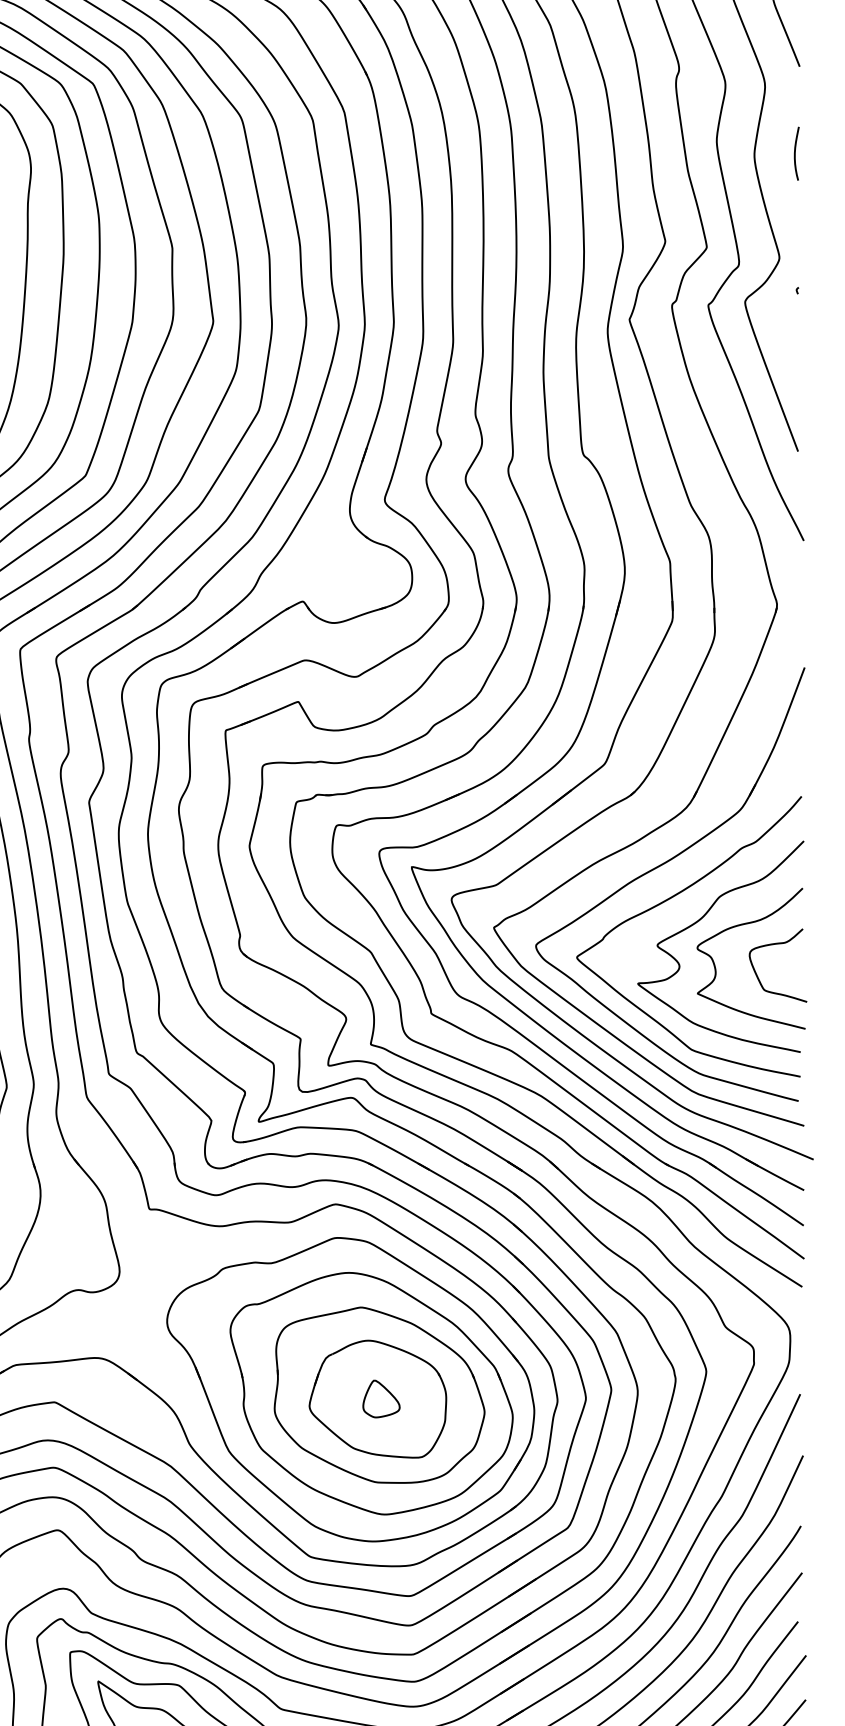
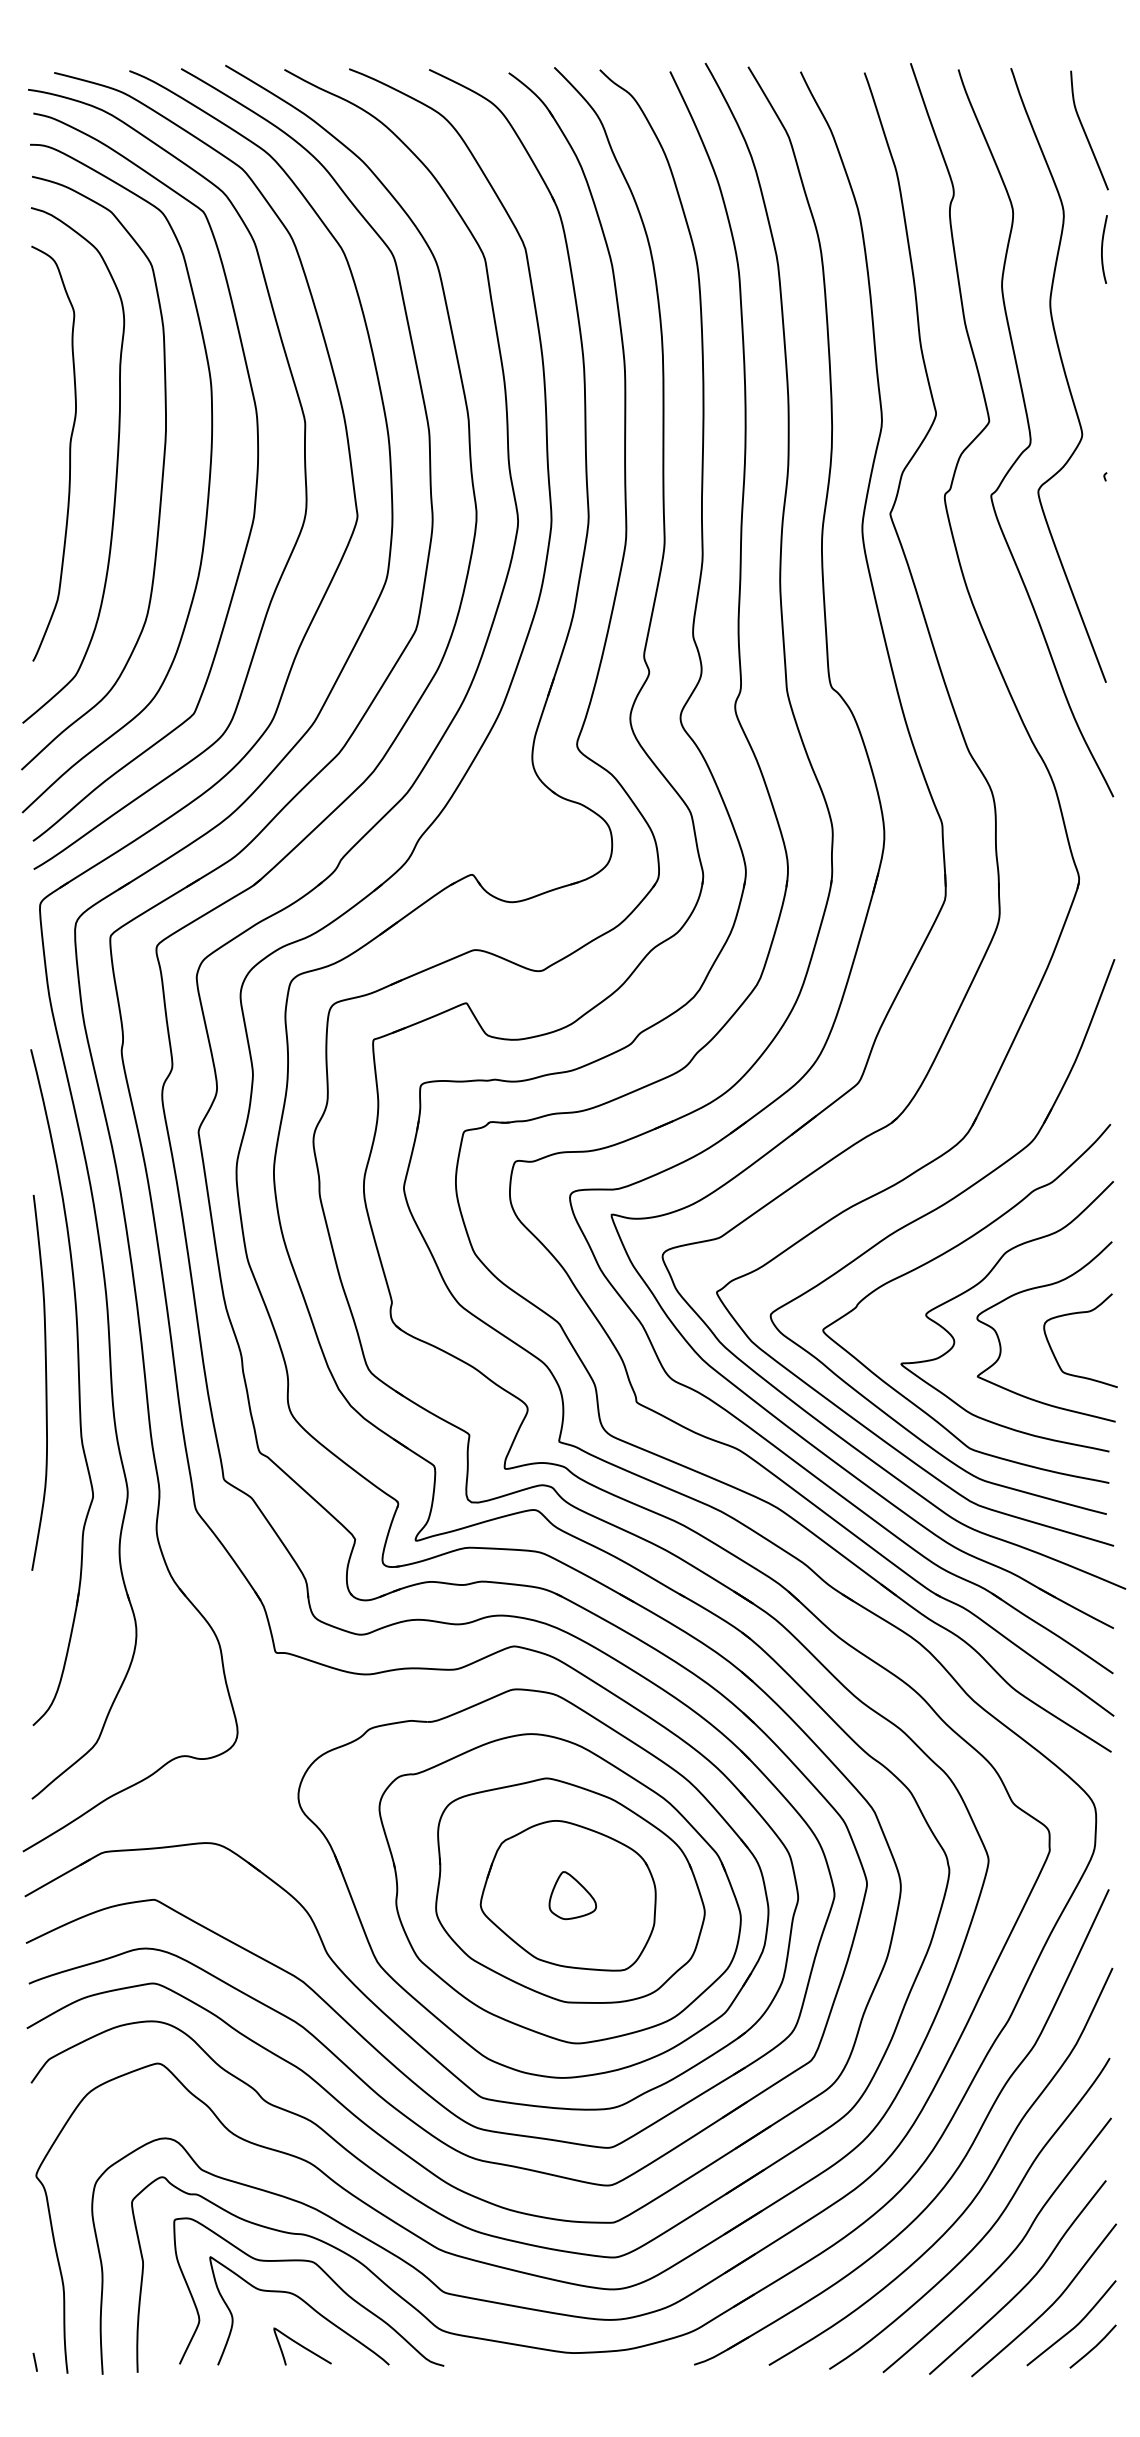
curve: (795, 153) -> (1102, 249), moved

